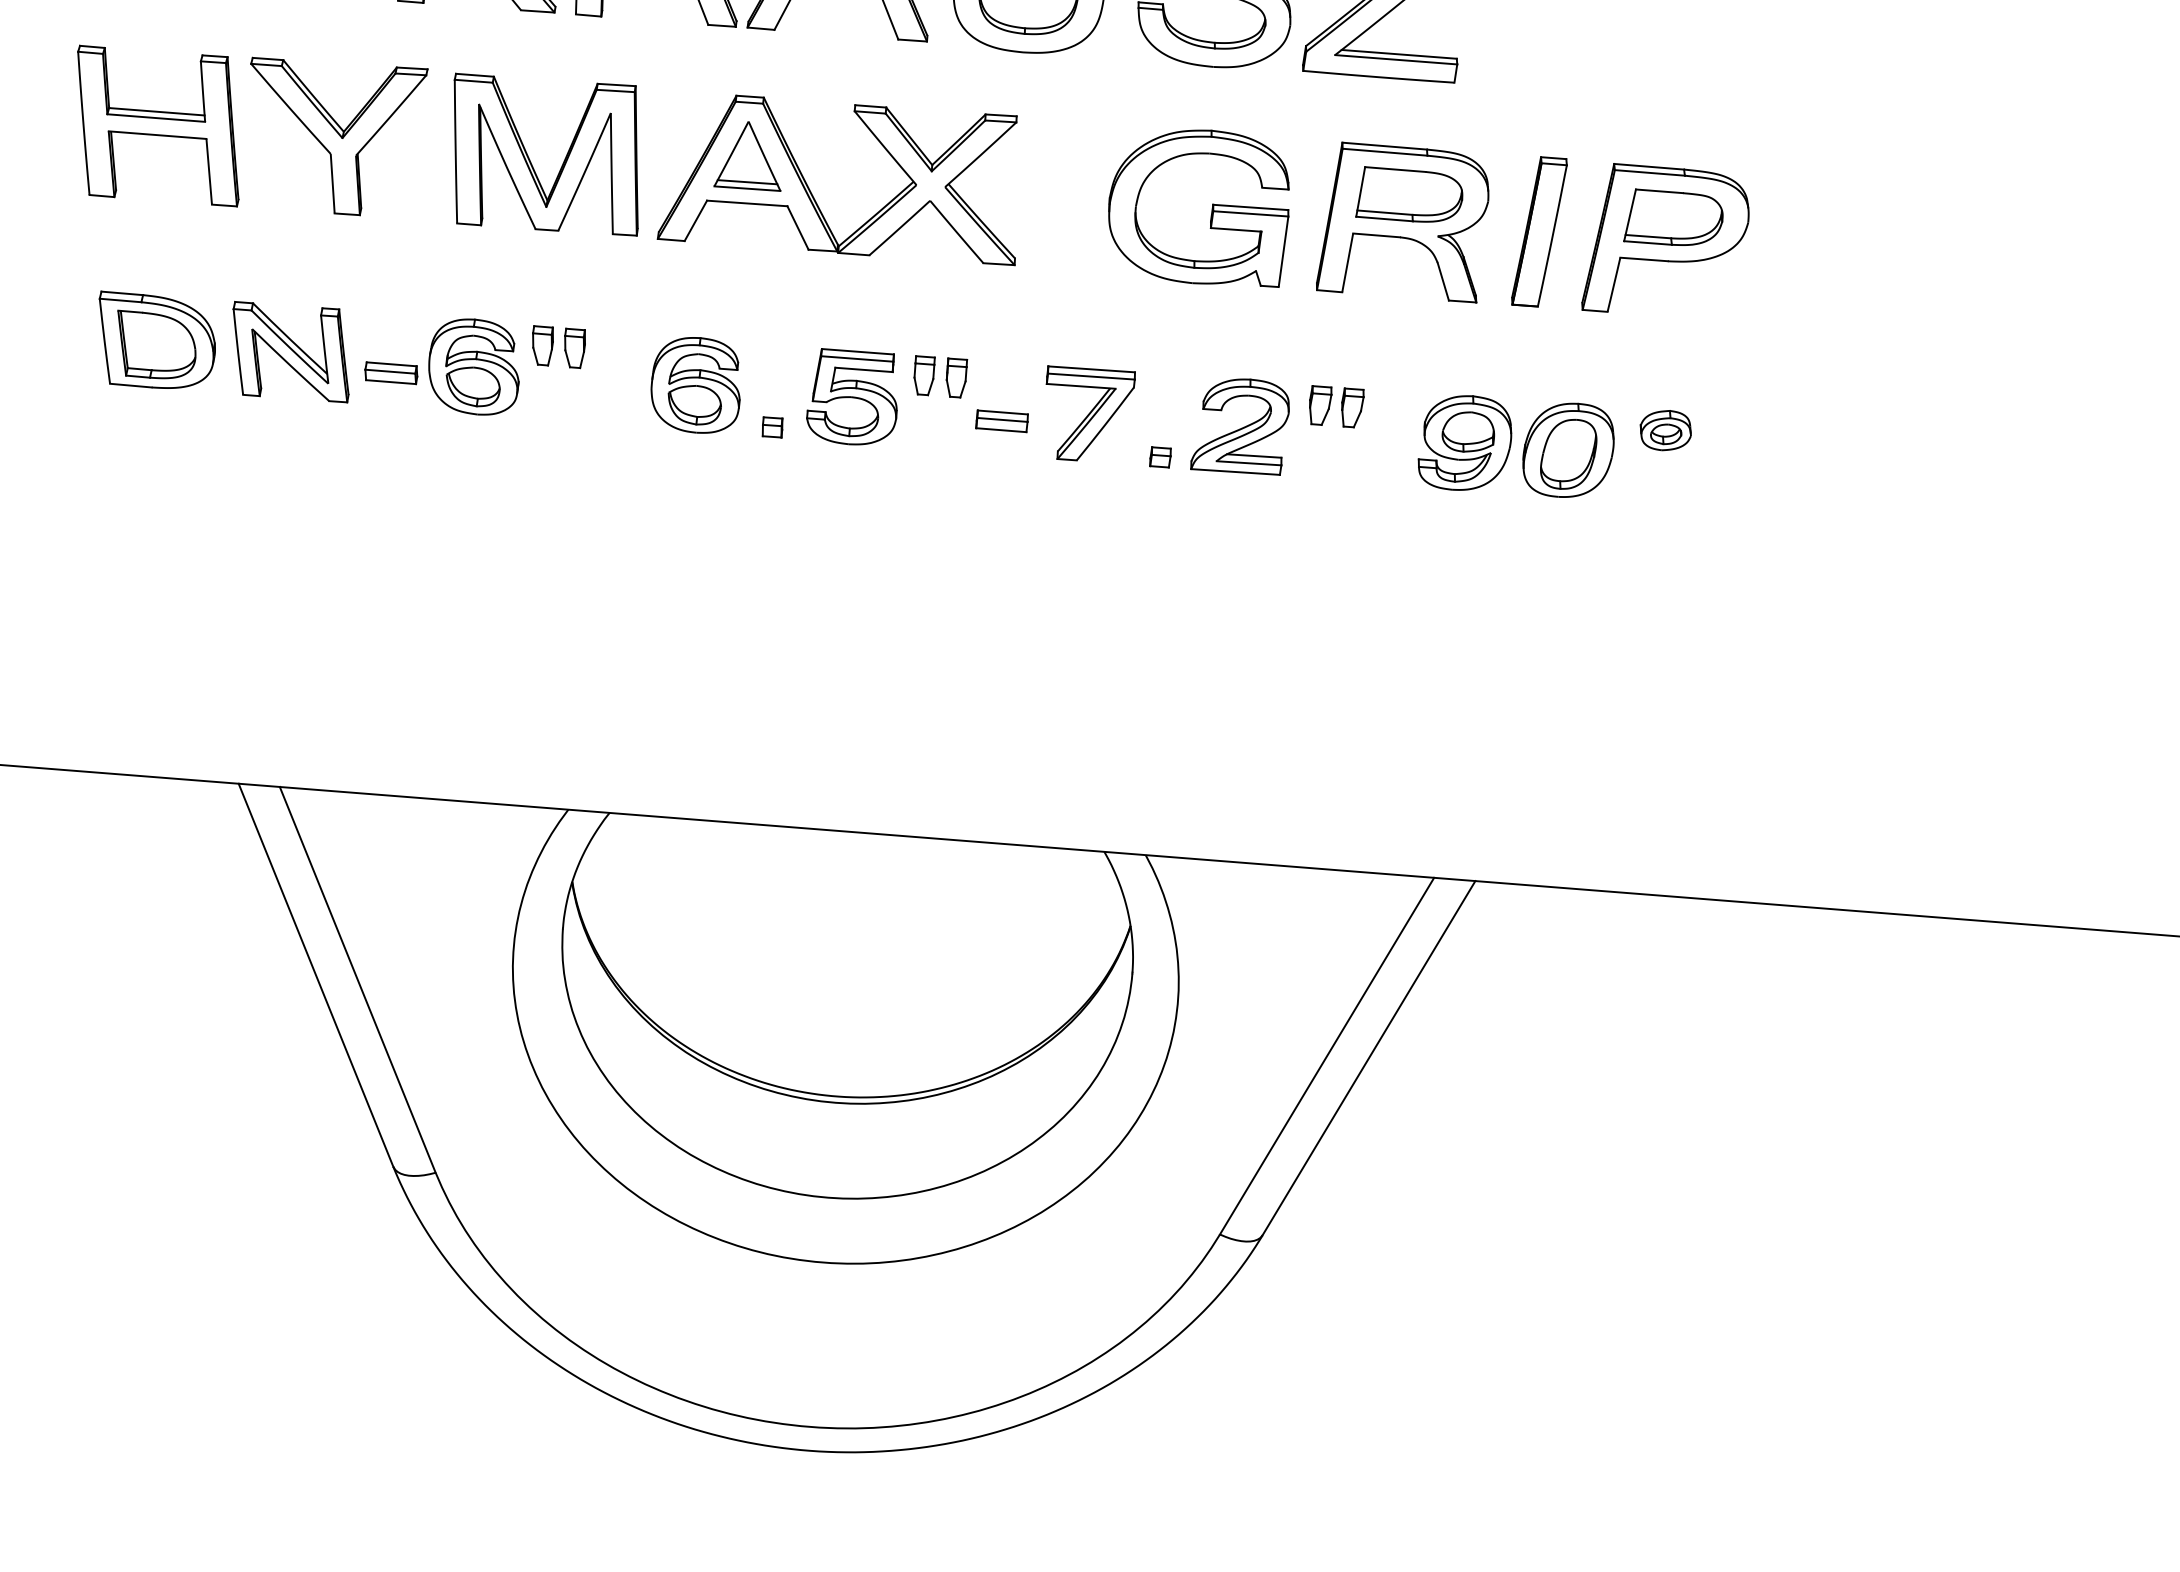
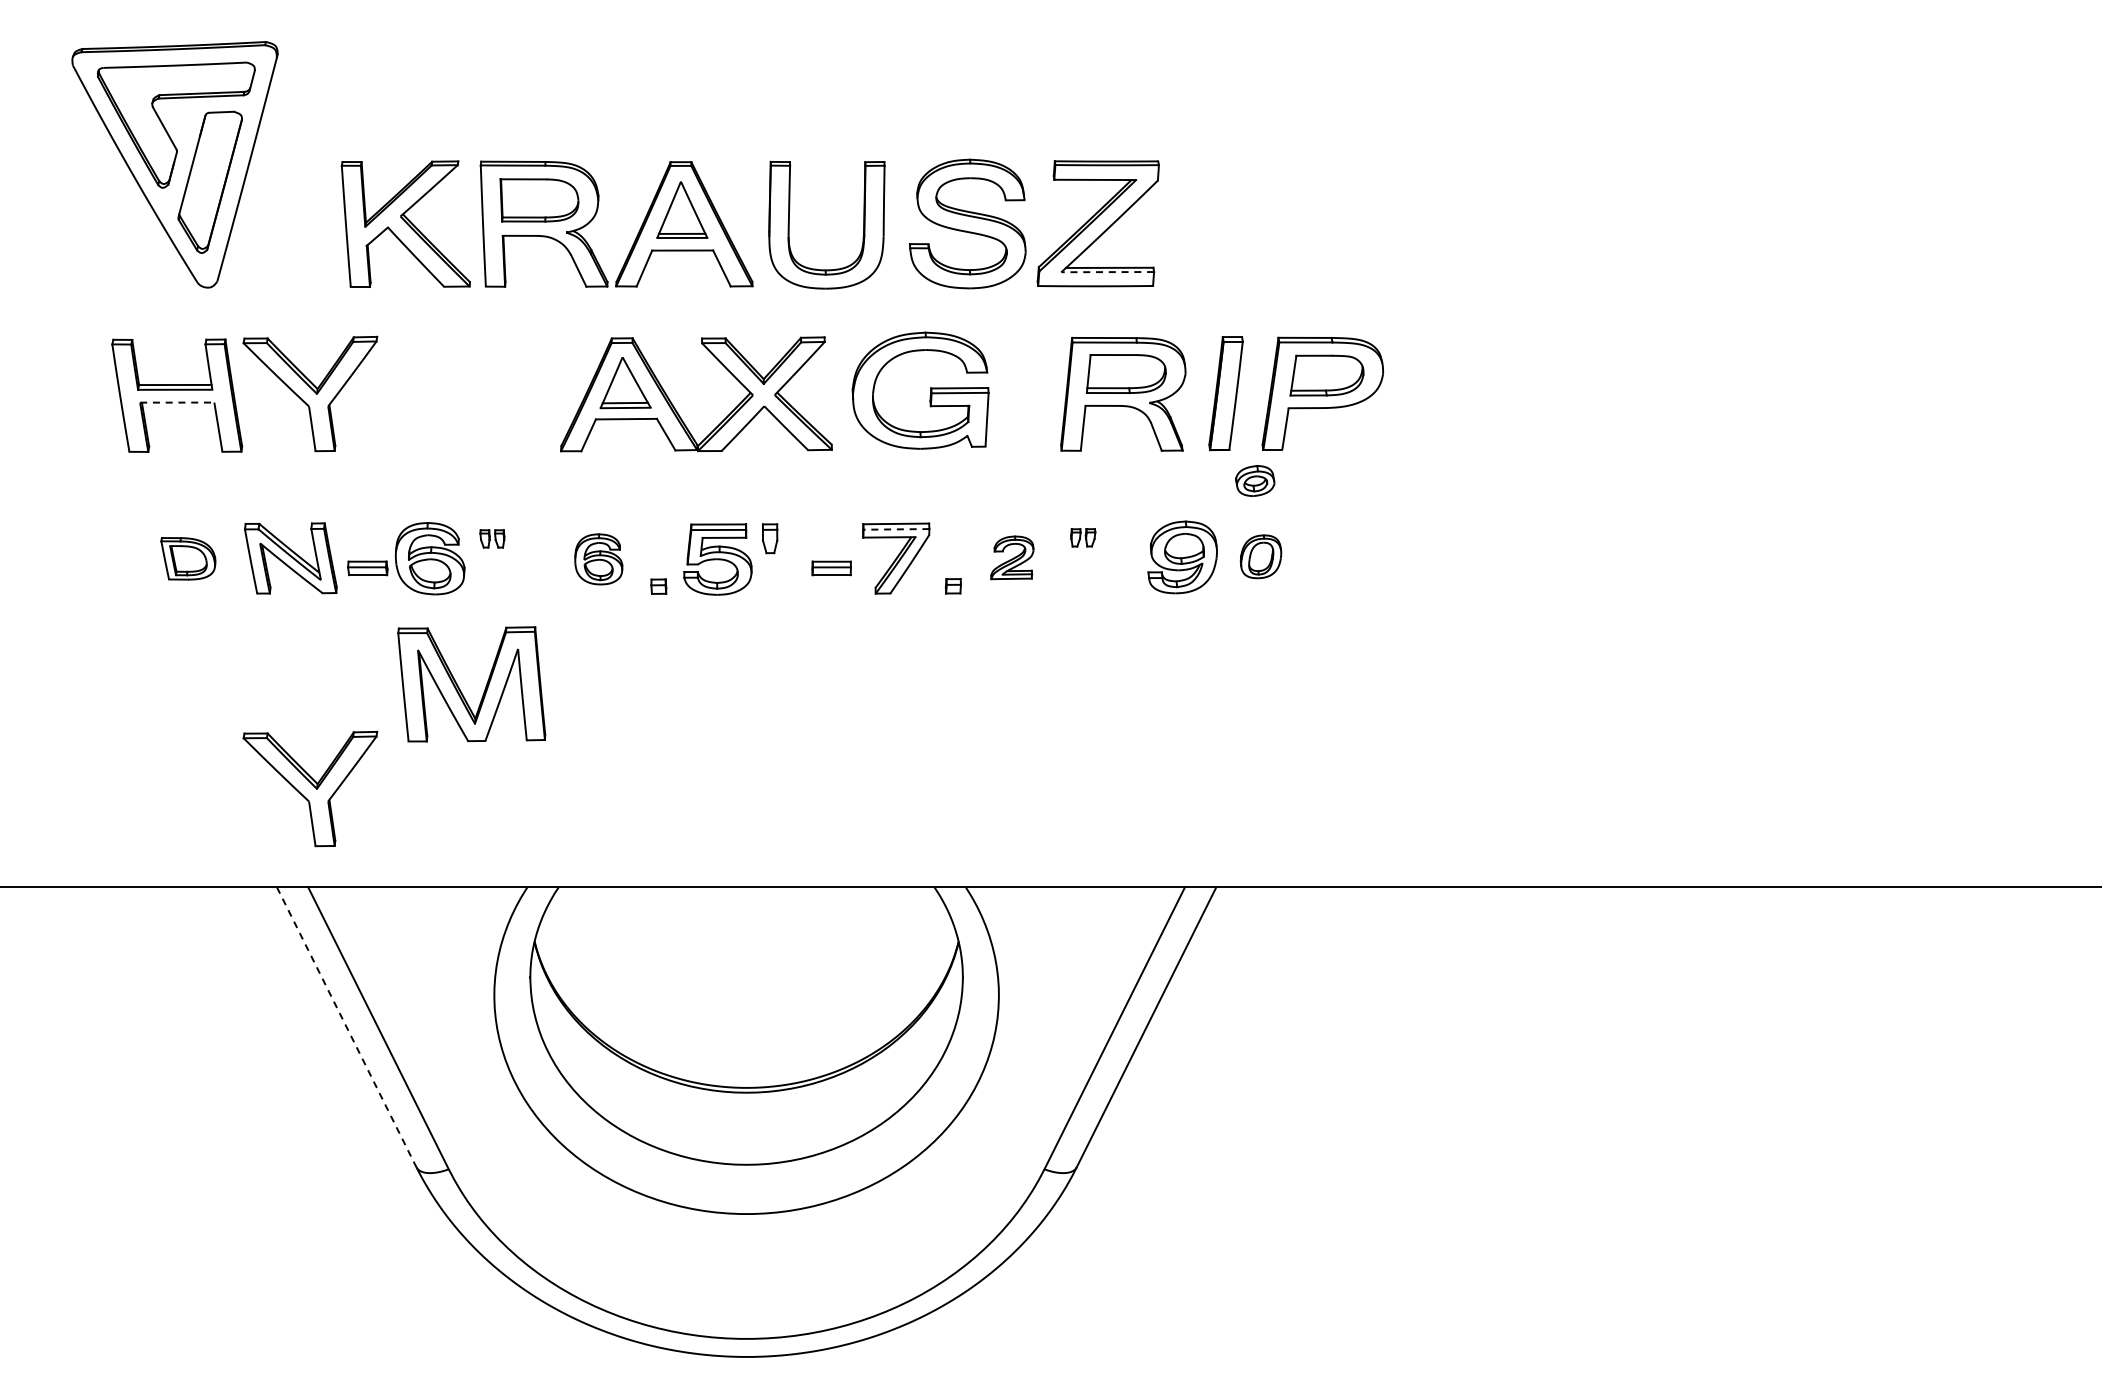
line: (1395, 60) -> (1107, 272), solid -> dashed
line: (157, 135) -> (177, 402), solid -> dashed
part: (533, 164) -> (462, 692), moved
part: (1212, 207) -> (930, 390), moved
part: (156, 341) -> (188, 558), size x0.6
part: (558, 346) -> (492, 538), size x0.6
line: (1091, 376) -> (896, 529), solid -> dashed
part: (956, 378) -> (794, 538), removed
part: (695, 385) -> (598, 559), size x0.7
part: (1336, 406) -> (1083, 537), size x0.6
part: (1241, 425) -> (1012, 557), size x0.6
part: (1666, 429) -> (1255, 480), moved
part: (1567, 450) -> (1260, 556), size x0.6
part: (293, 657) -> (310, 788), added
line: (315, 975) -> (346, 1027), solid -> dashed

